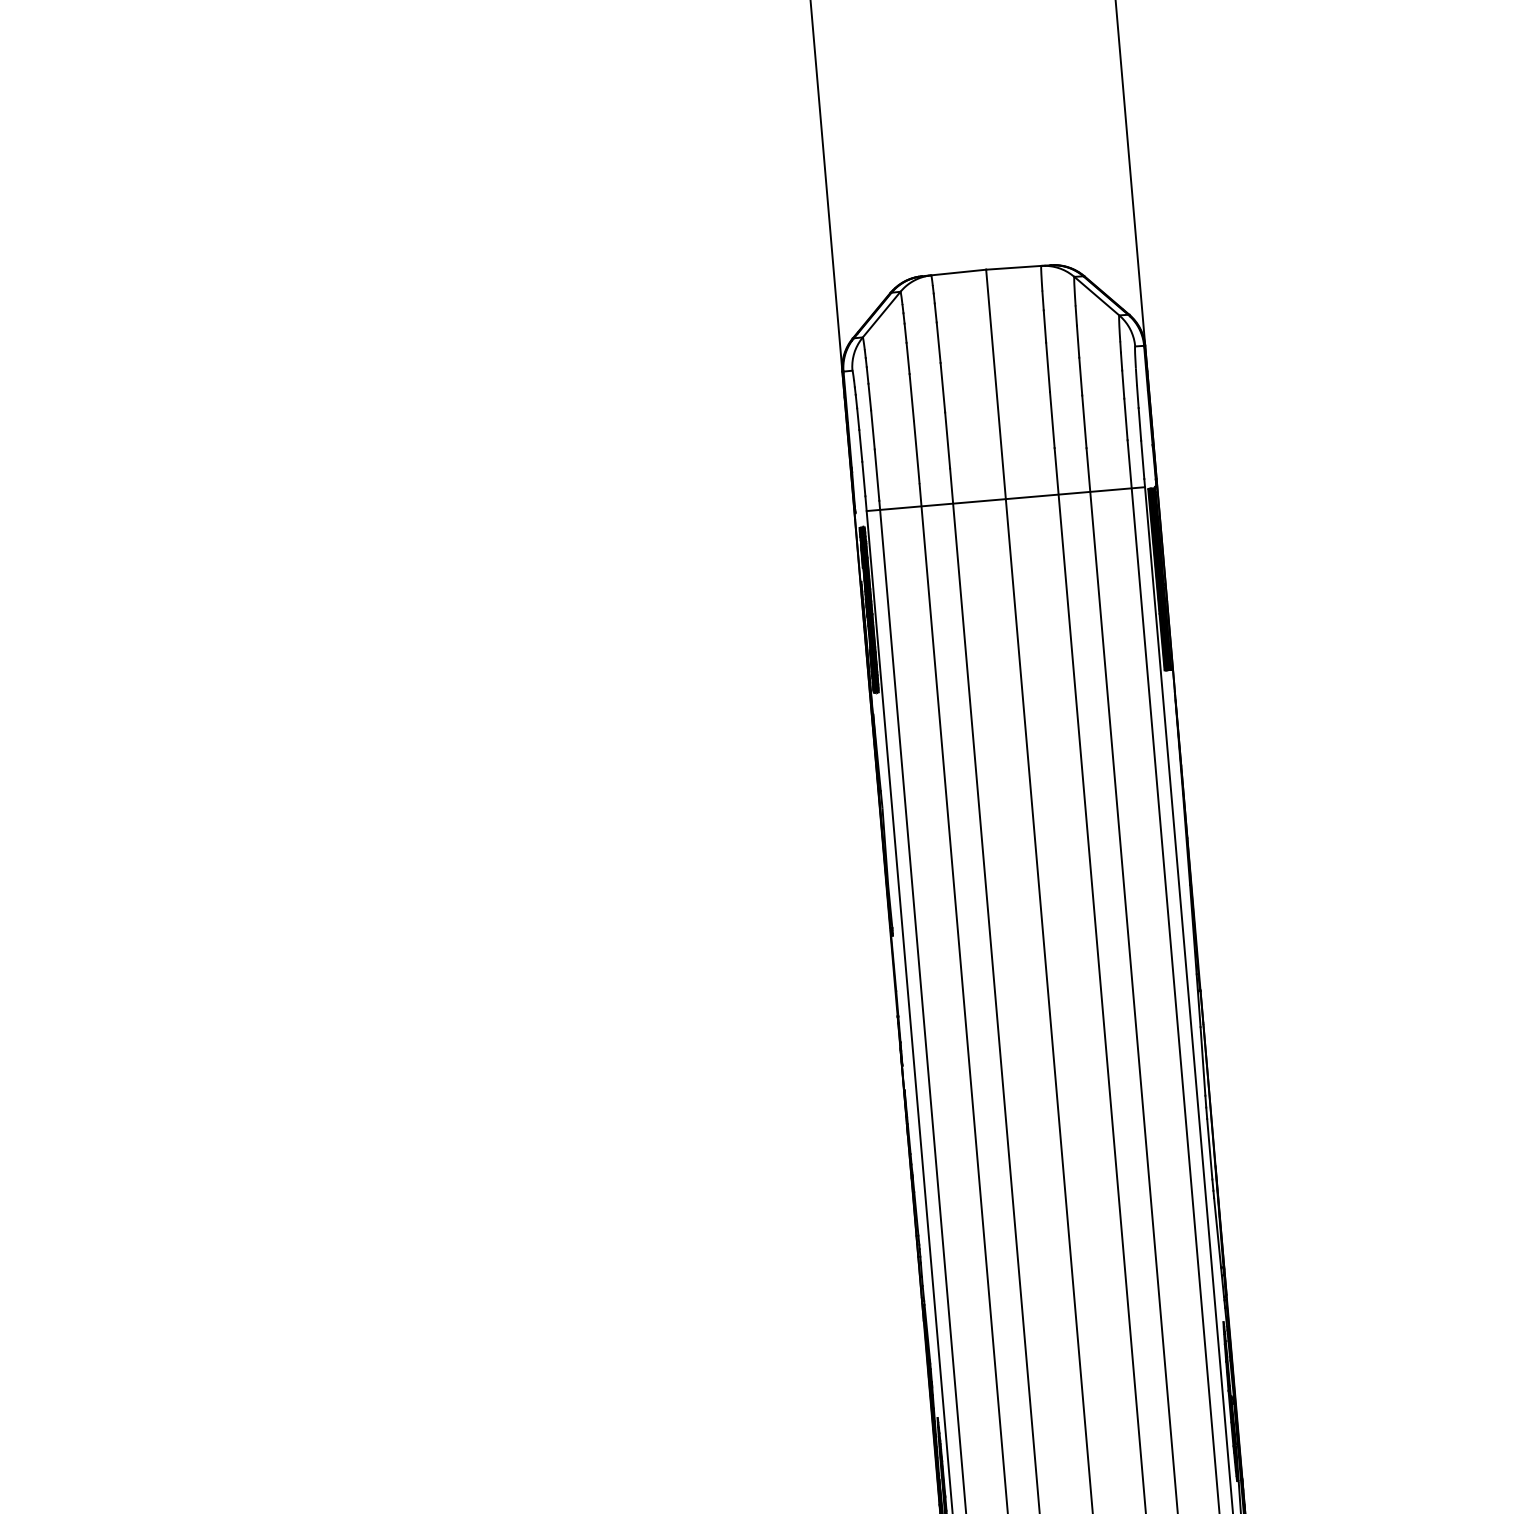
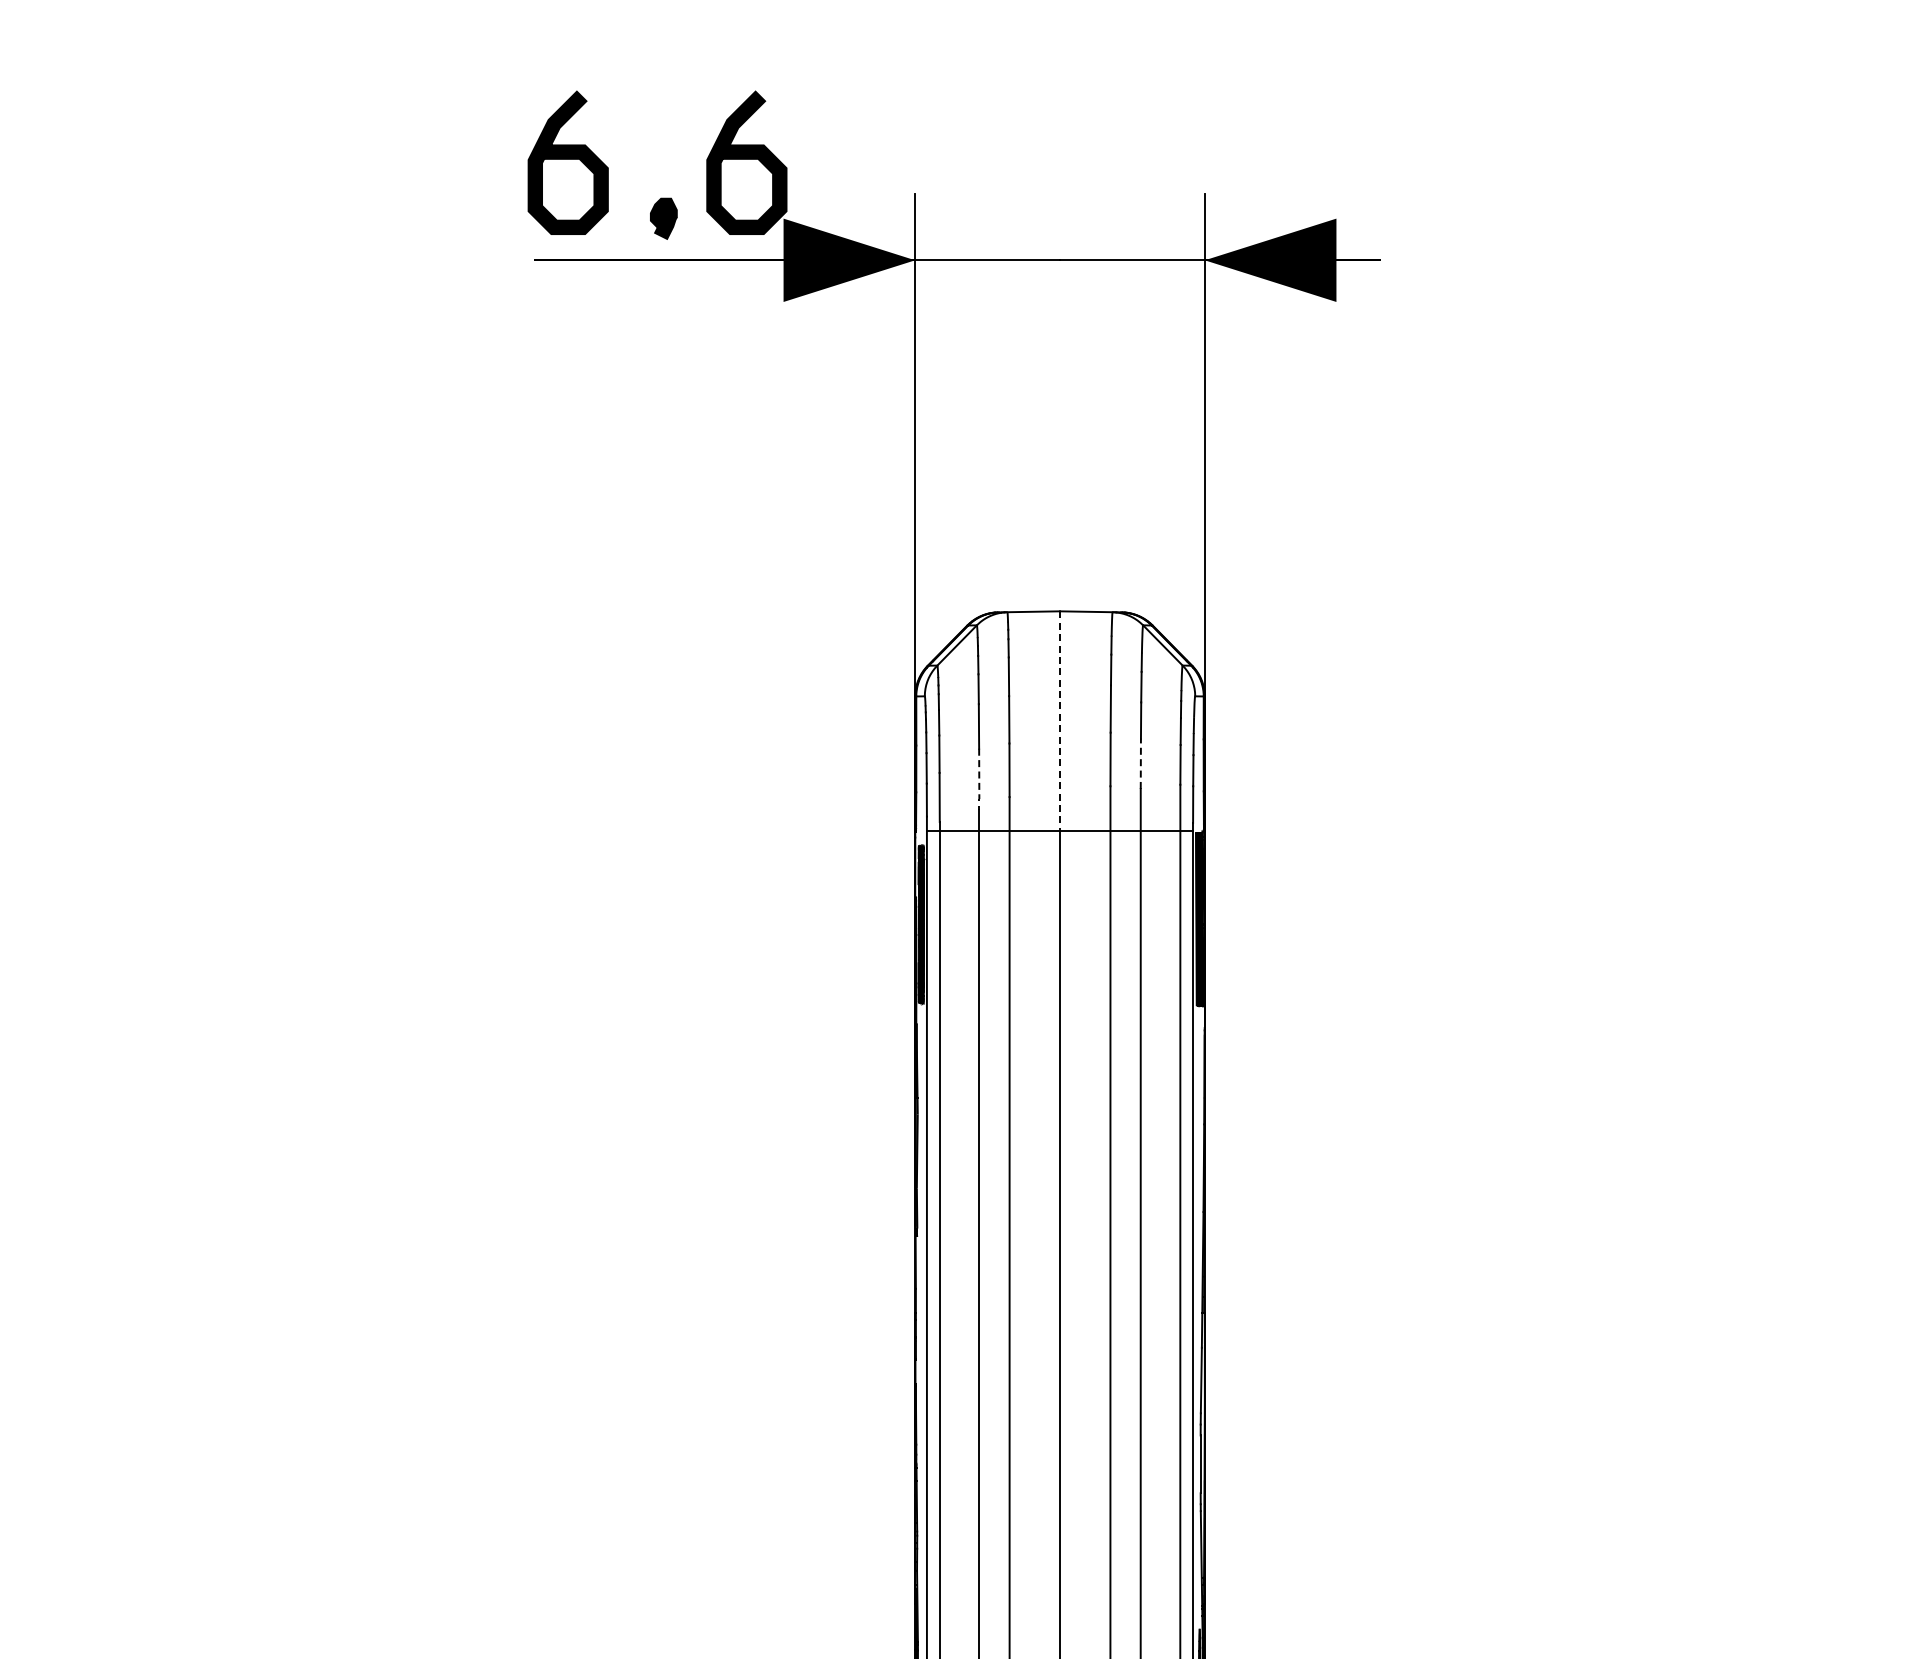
line: (996, 384) -> (1060, 721), solid -> dashed
line: (1083, 421) -> (1140, 763), solid -> dashed
line: (917, 453) -> (979, 780), solid -> dashed

